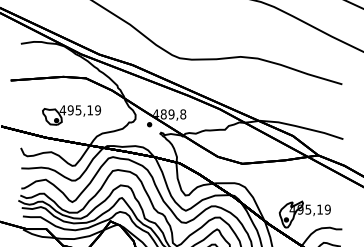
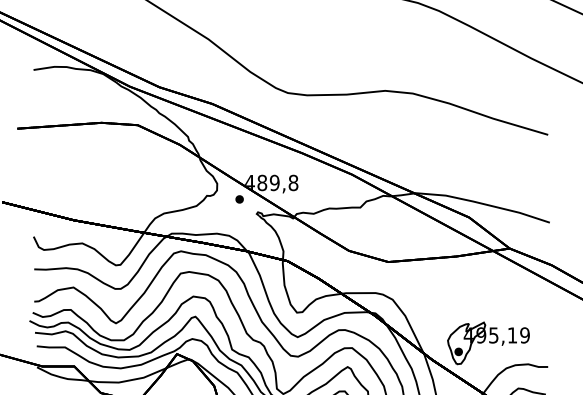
part: (71, 115) -> (114, 184), removed

